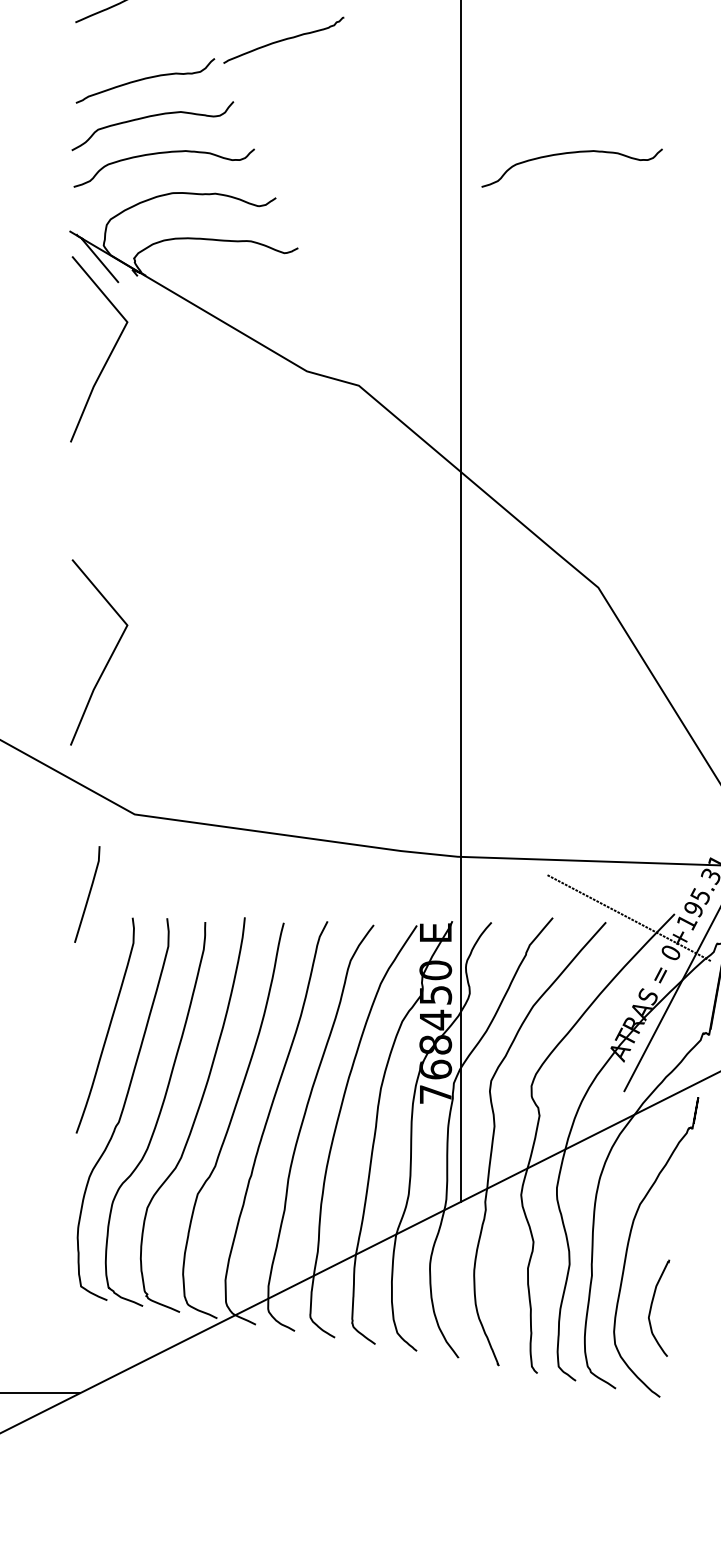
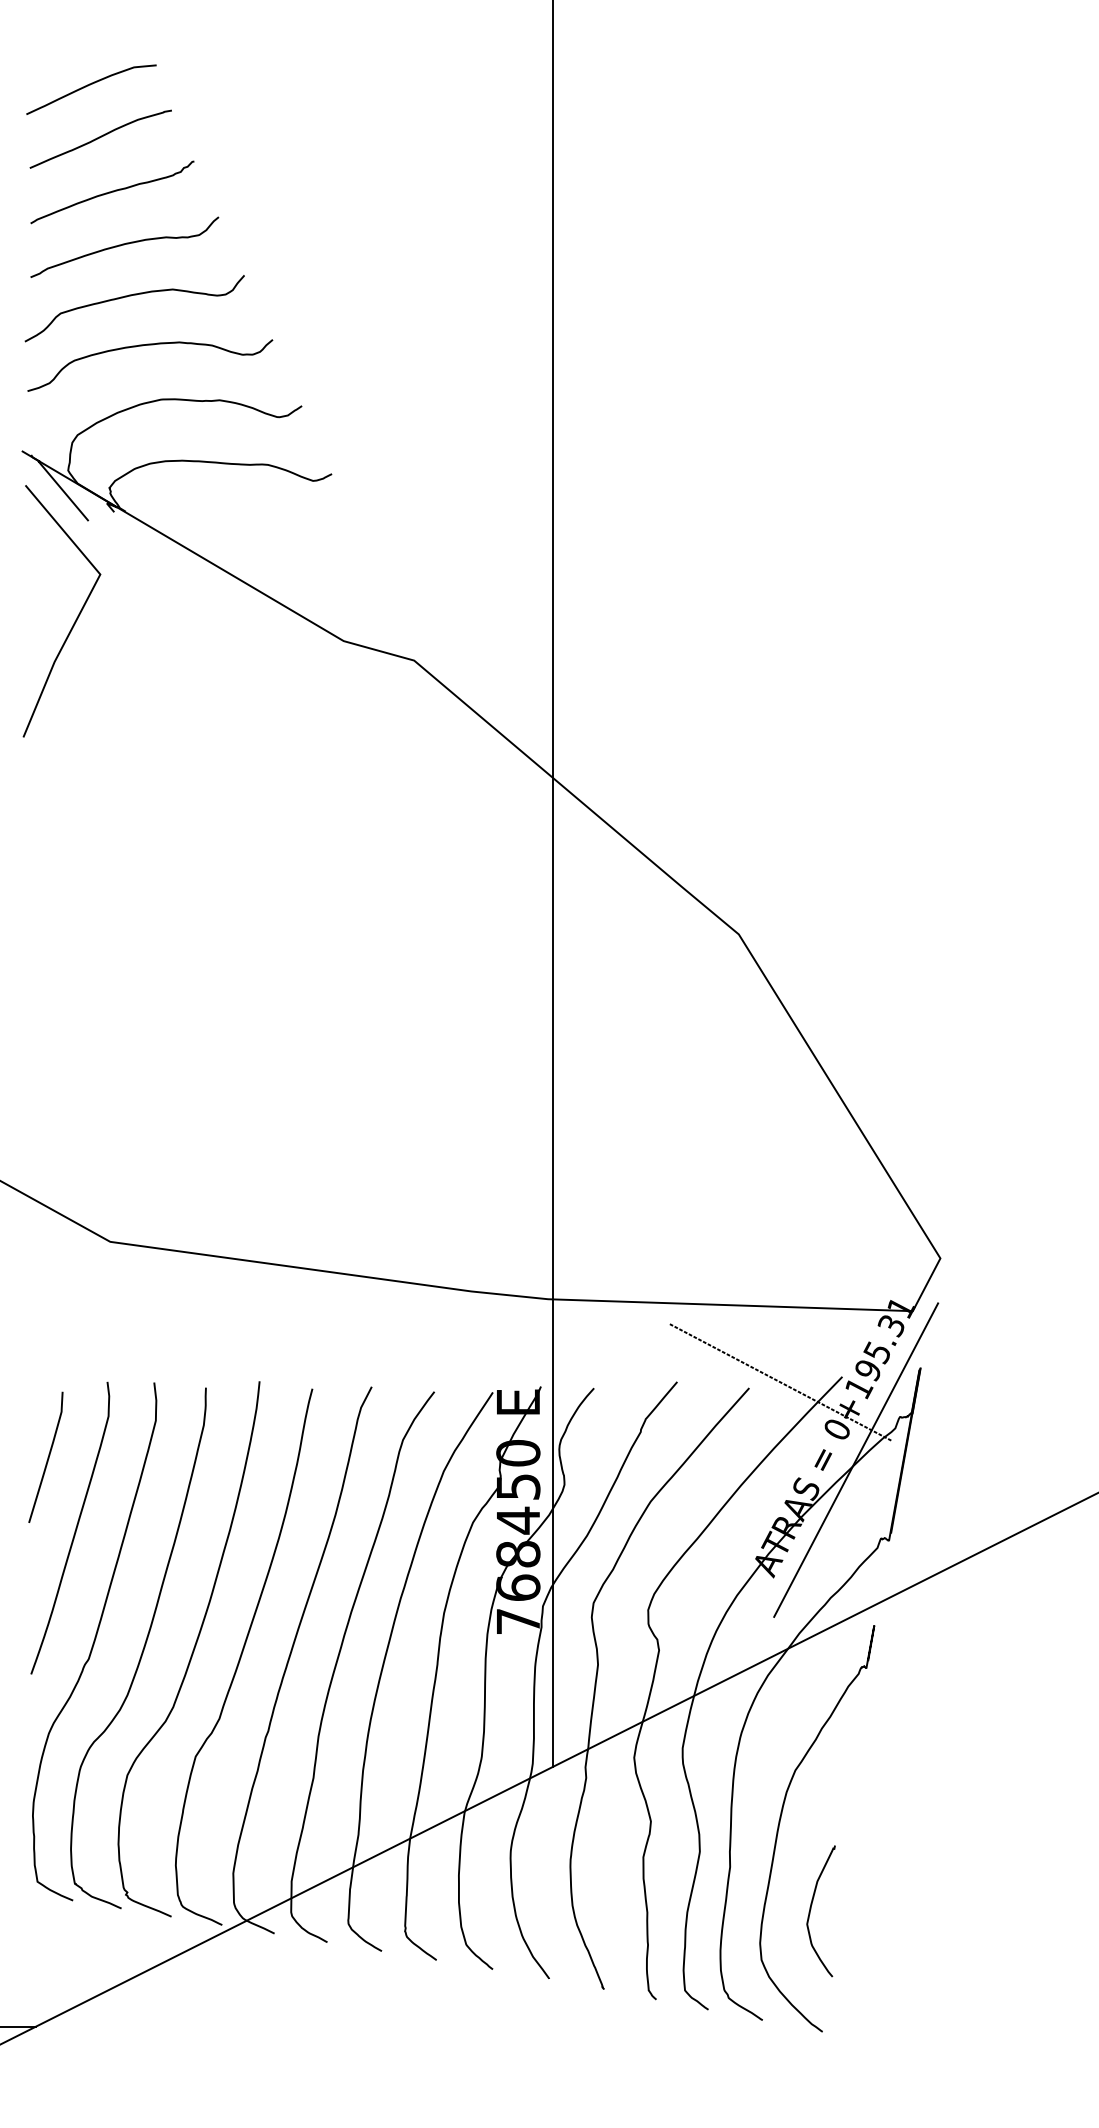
curve: (283, 40) -> (112, 192), moved
curve: (572, 153) -> (703, 345), removed
curve: (109, 658) -> (75, 1030), removed
curve: (88, 894) -> (47, 1457), moved

